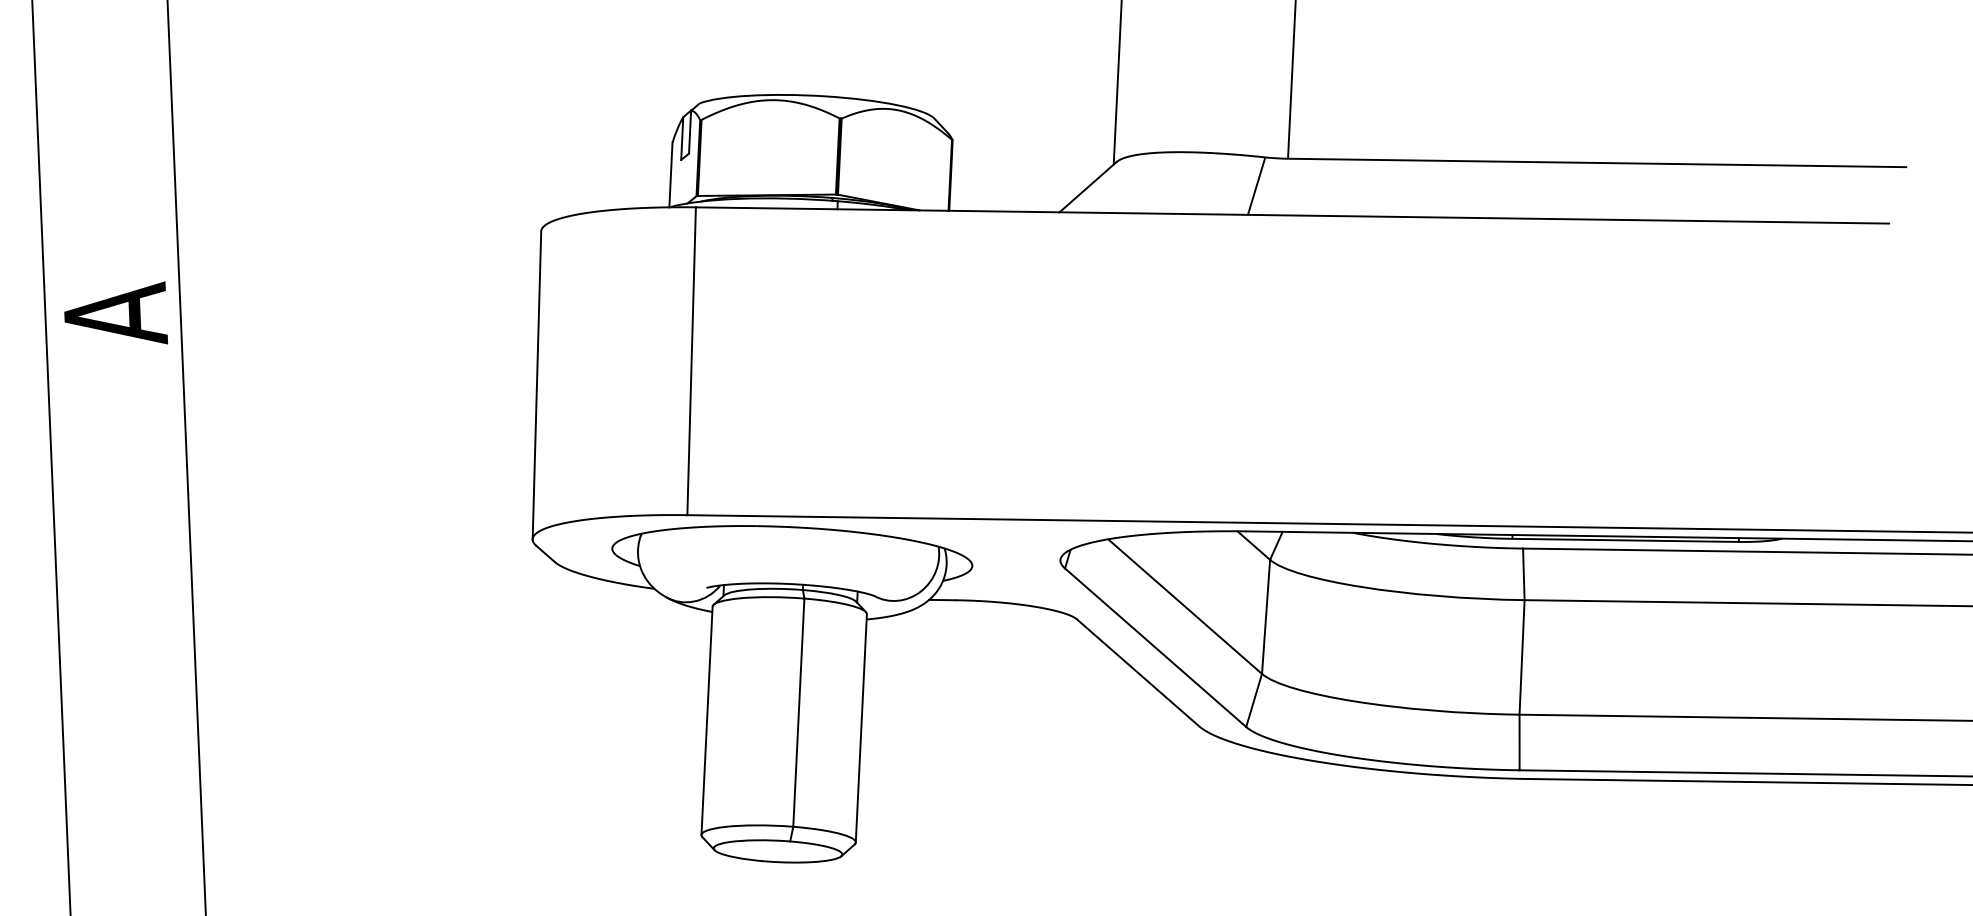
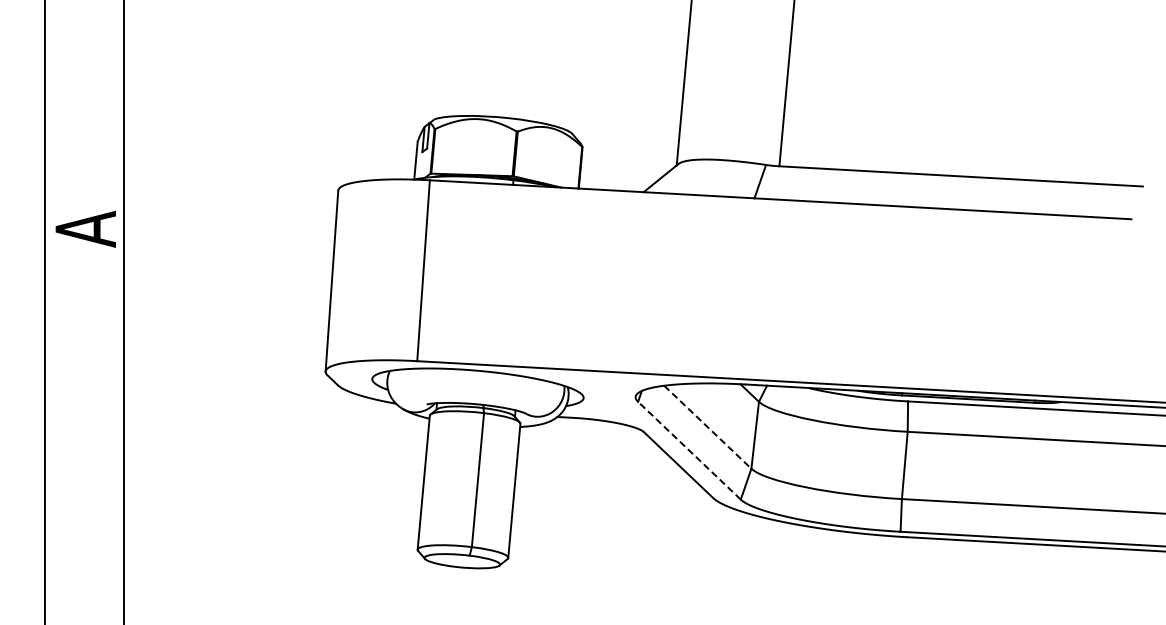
line: (1186, 606) -> (708, 427), solid -> dashed
line: (1155, 647) -> (689, 450), solid -> dashed

